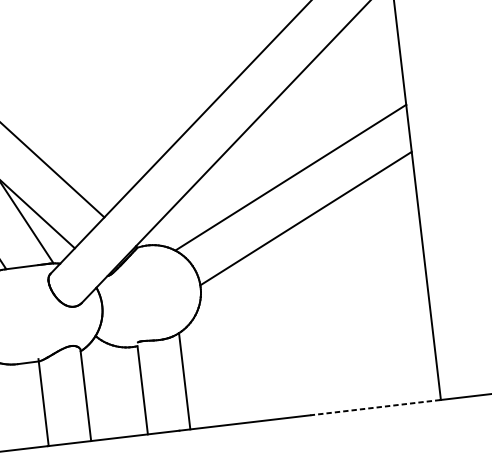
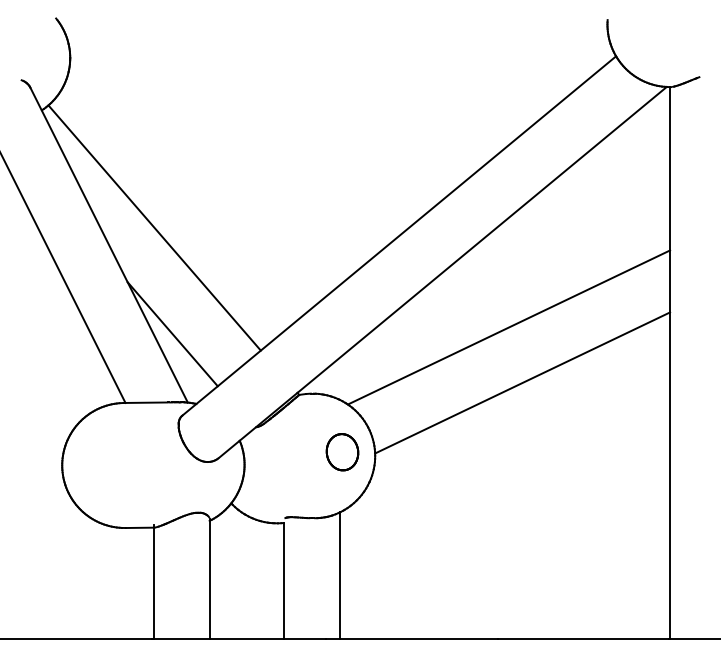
part: (175, 287) -> (342, 452), added
line: (375, 408) -> (583, 639), dashed -> solid

